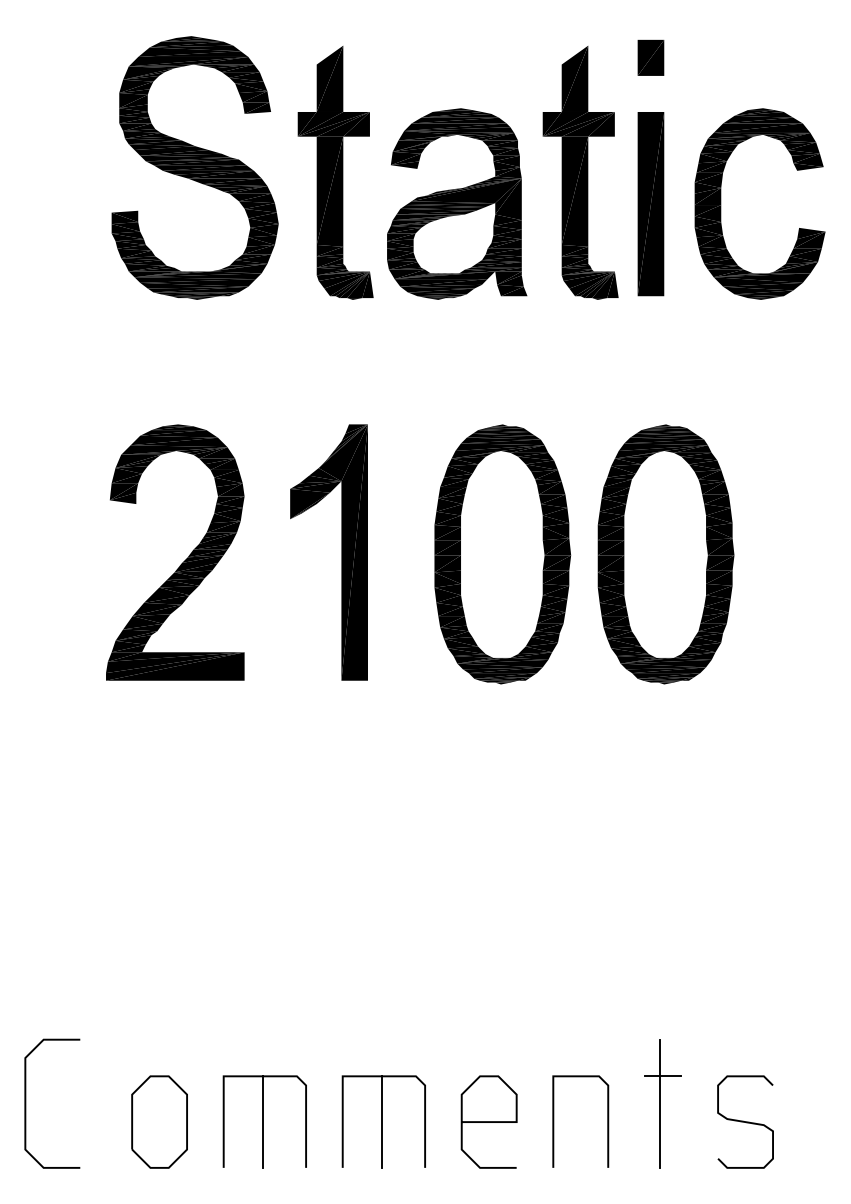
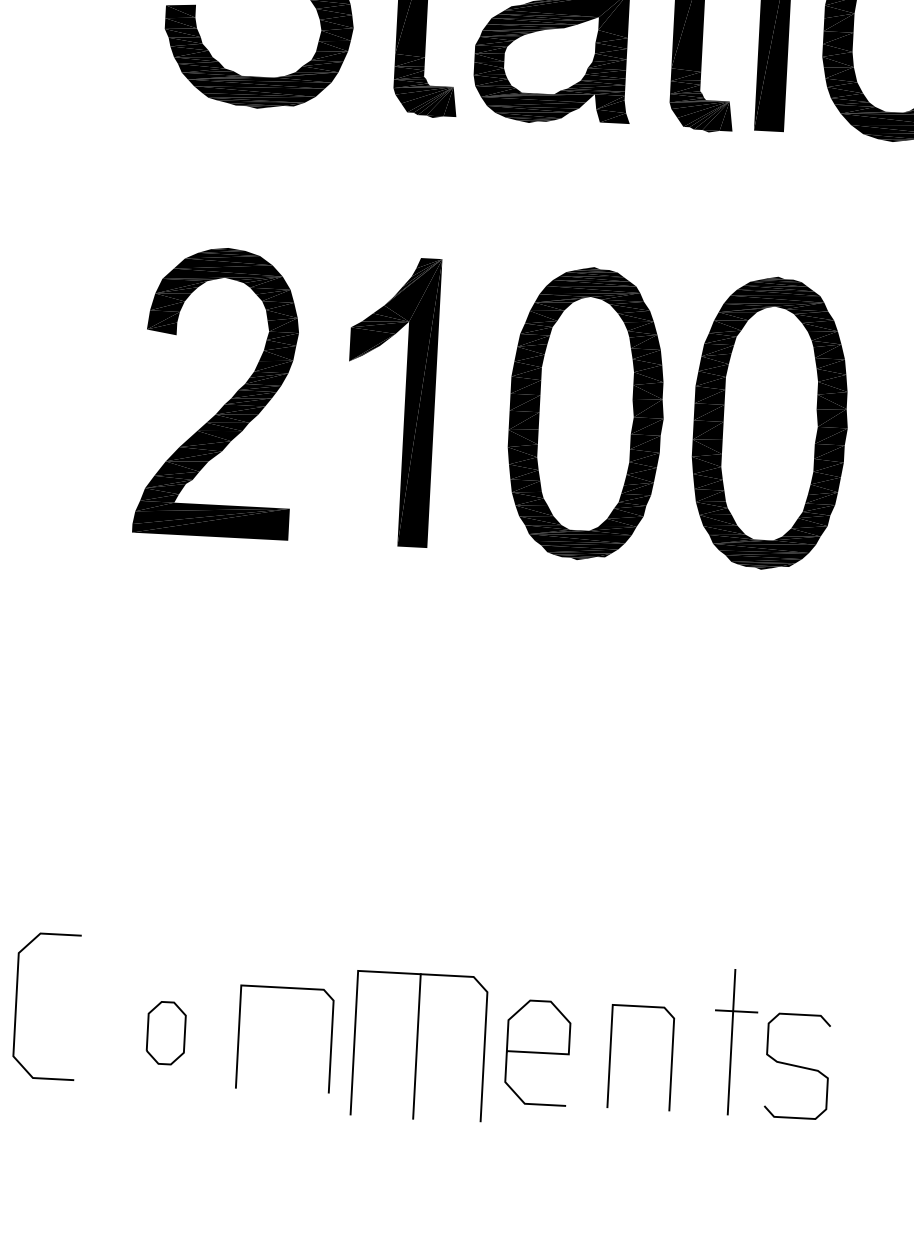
part: (159, 1121) -> (166, 1032), size x0.6
line: (263, 1121) -> (283, 1038), removed
part: (383, 1121) -> (418, 1045), size x1.4
curve: (745, 1121) -> (797, 1065), moved

